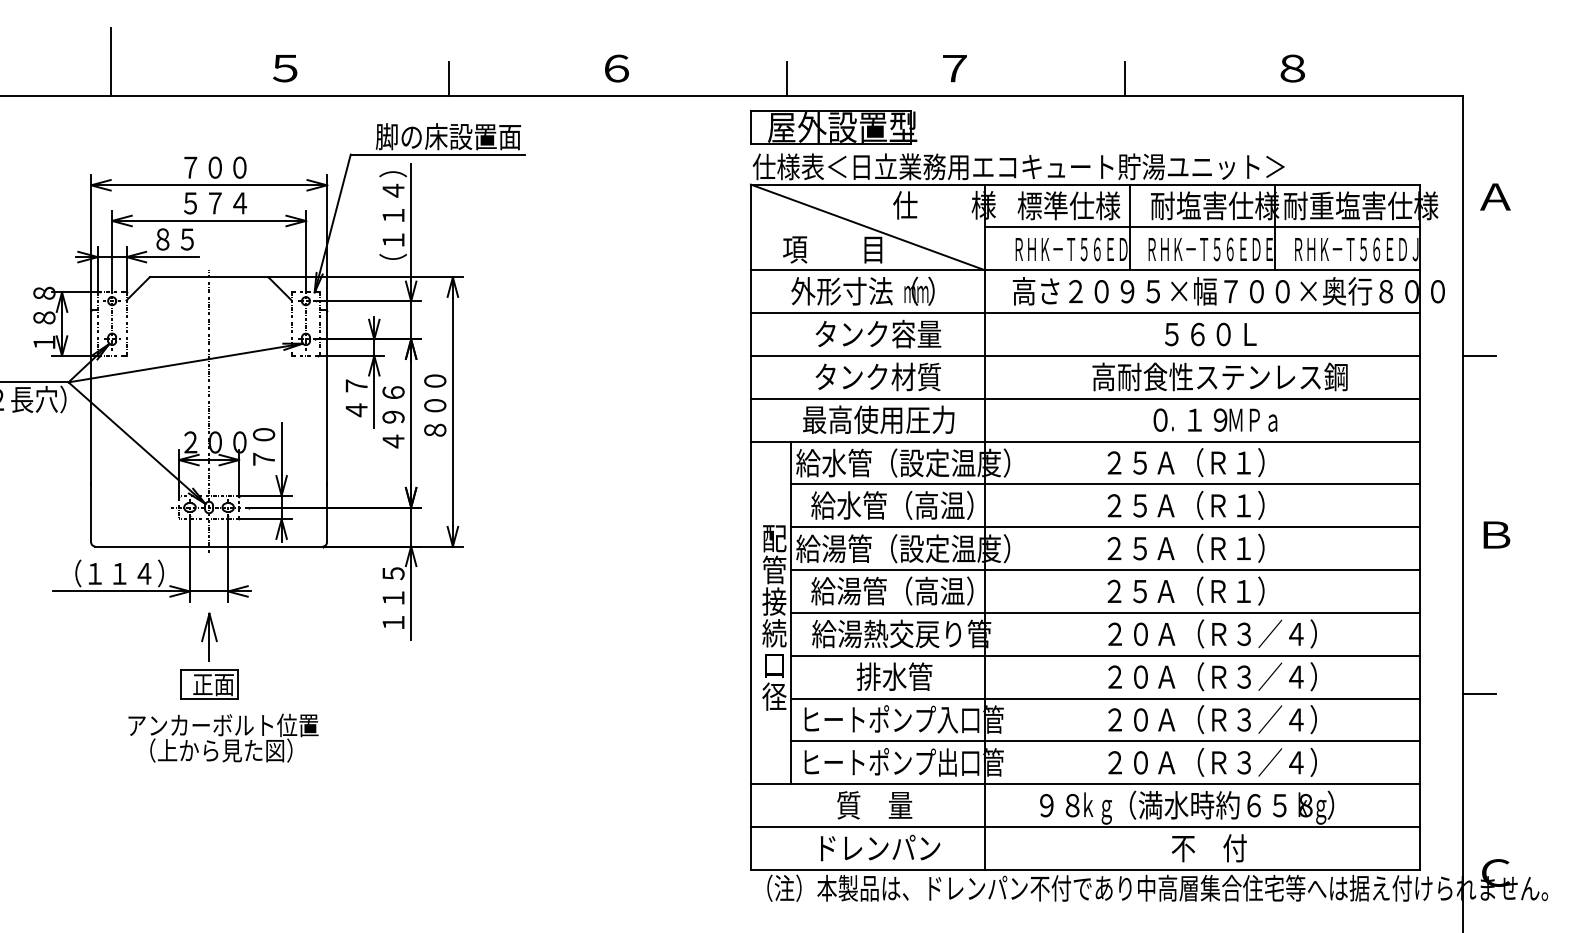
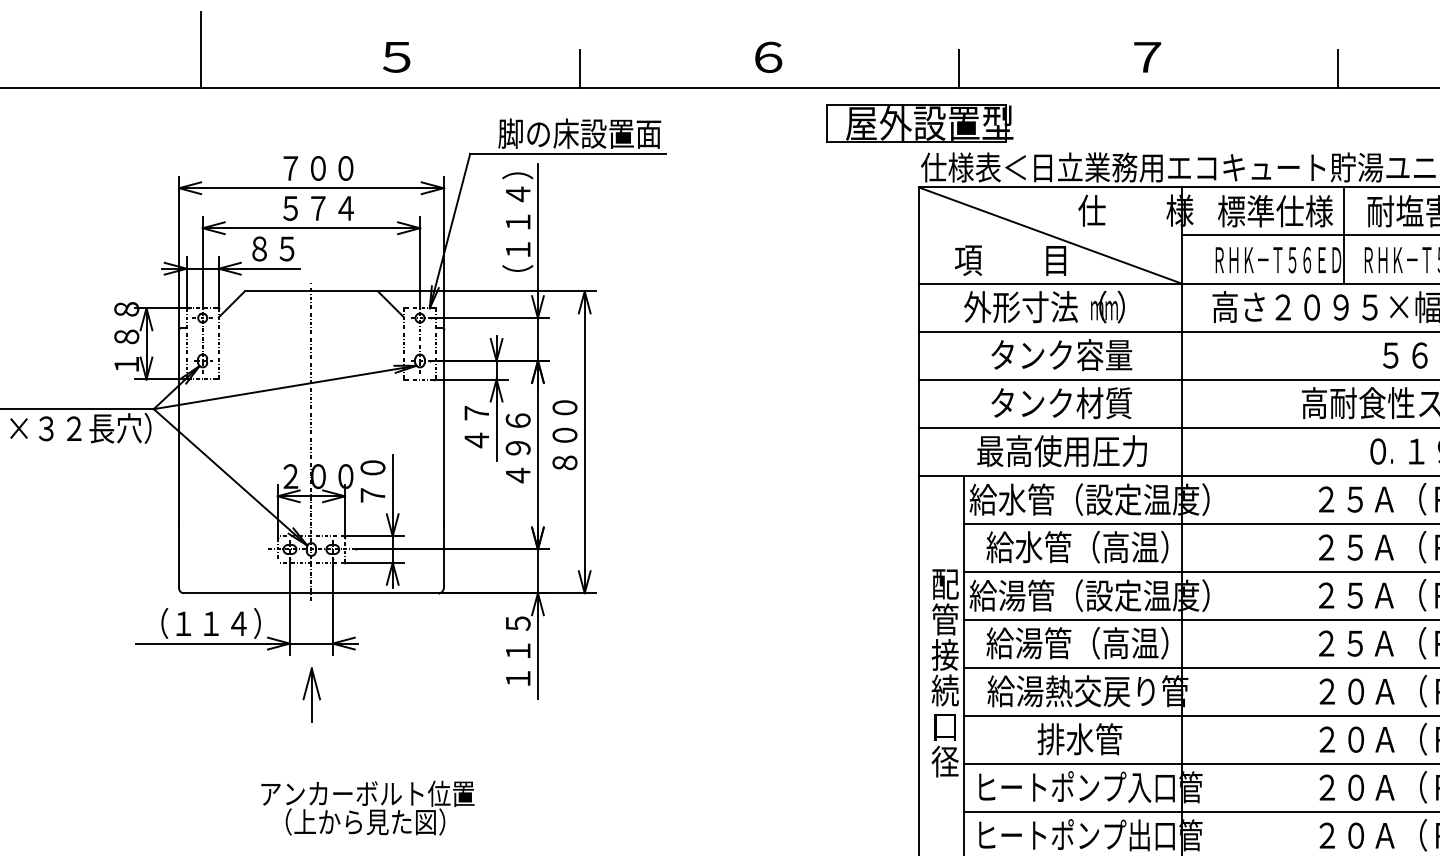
part: (833, 127) -> (919, 123), moved
part: (209, 684) -> (311, 747), removed
text: (223, 737) -> (367, 807), moved

